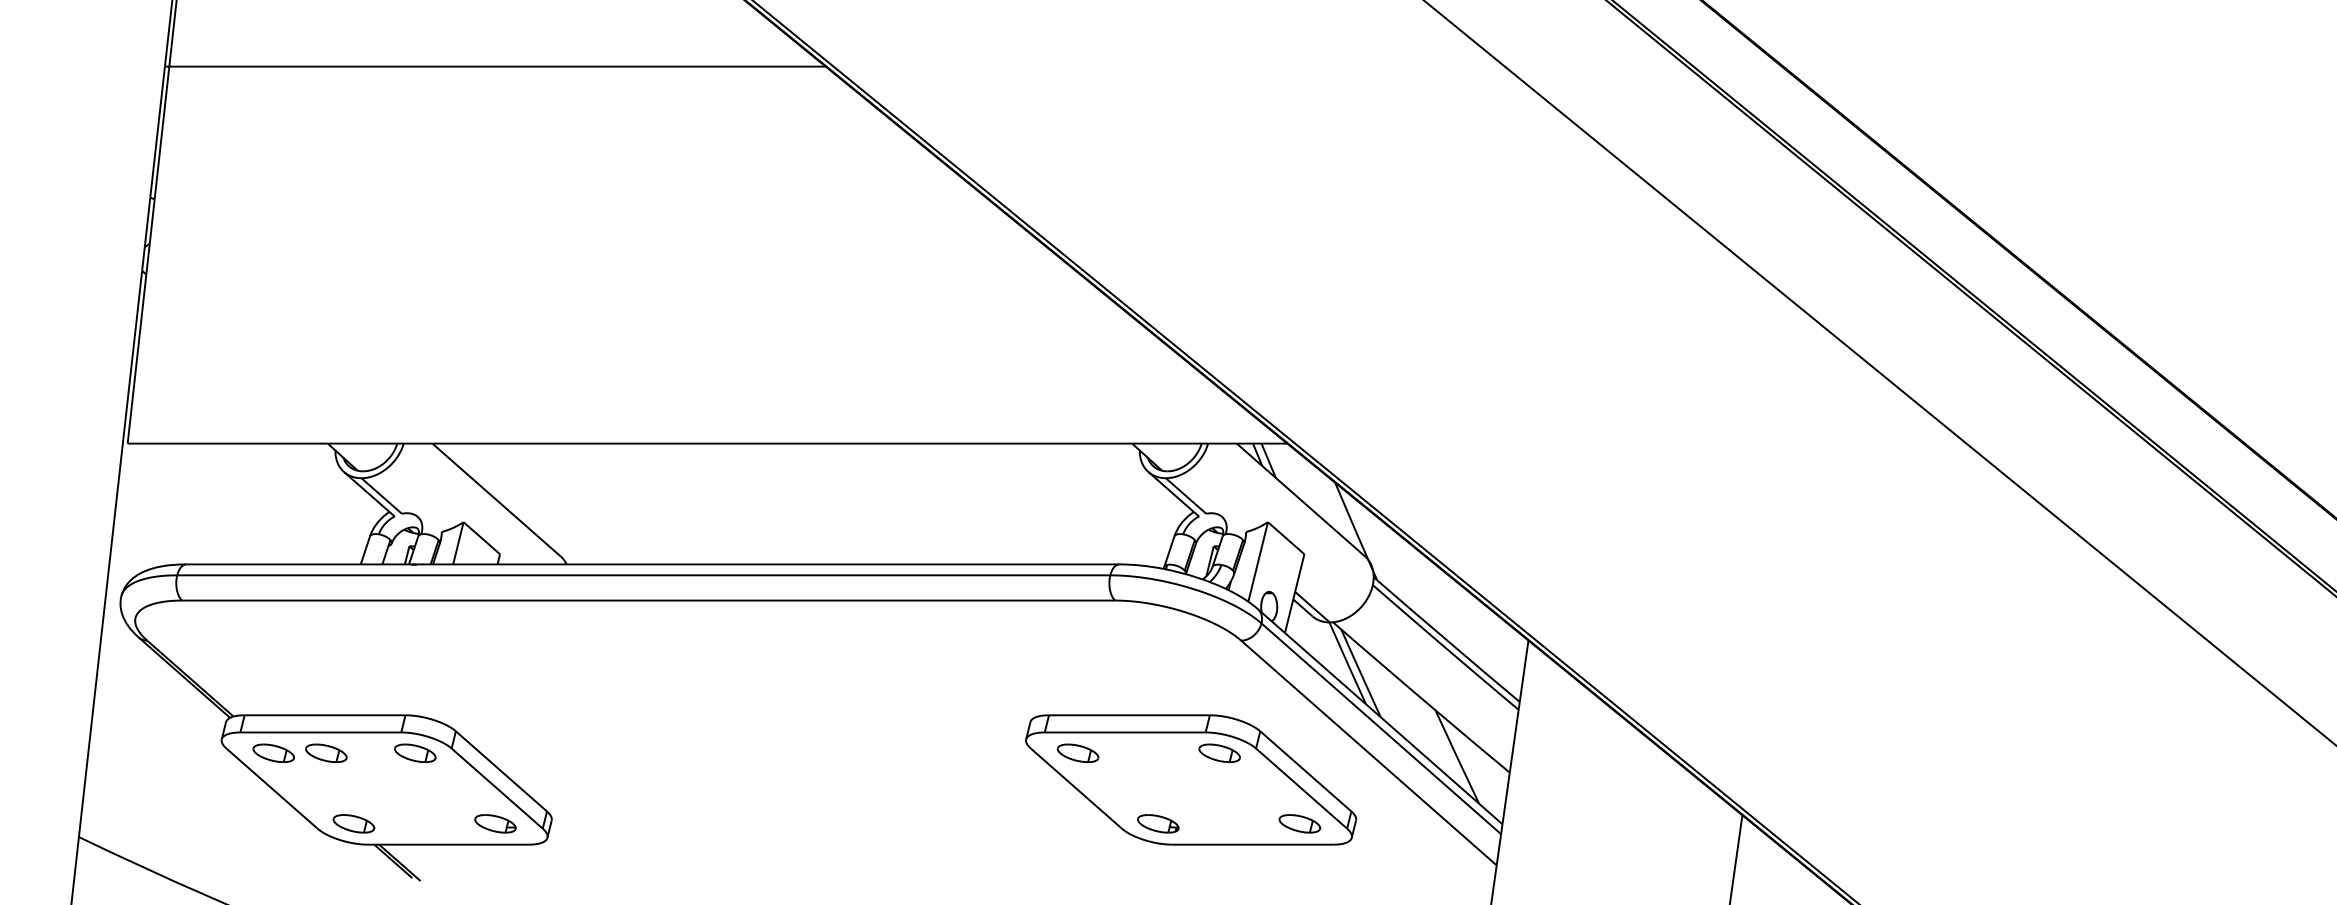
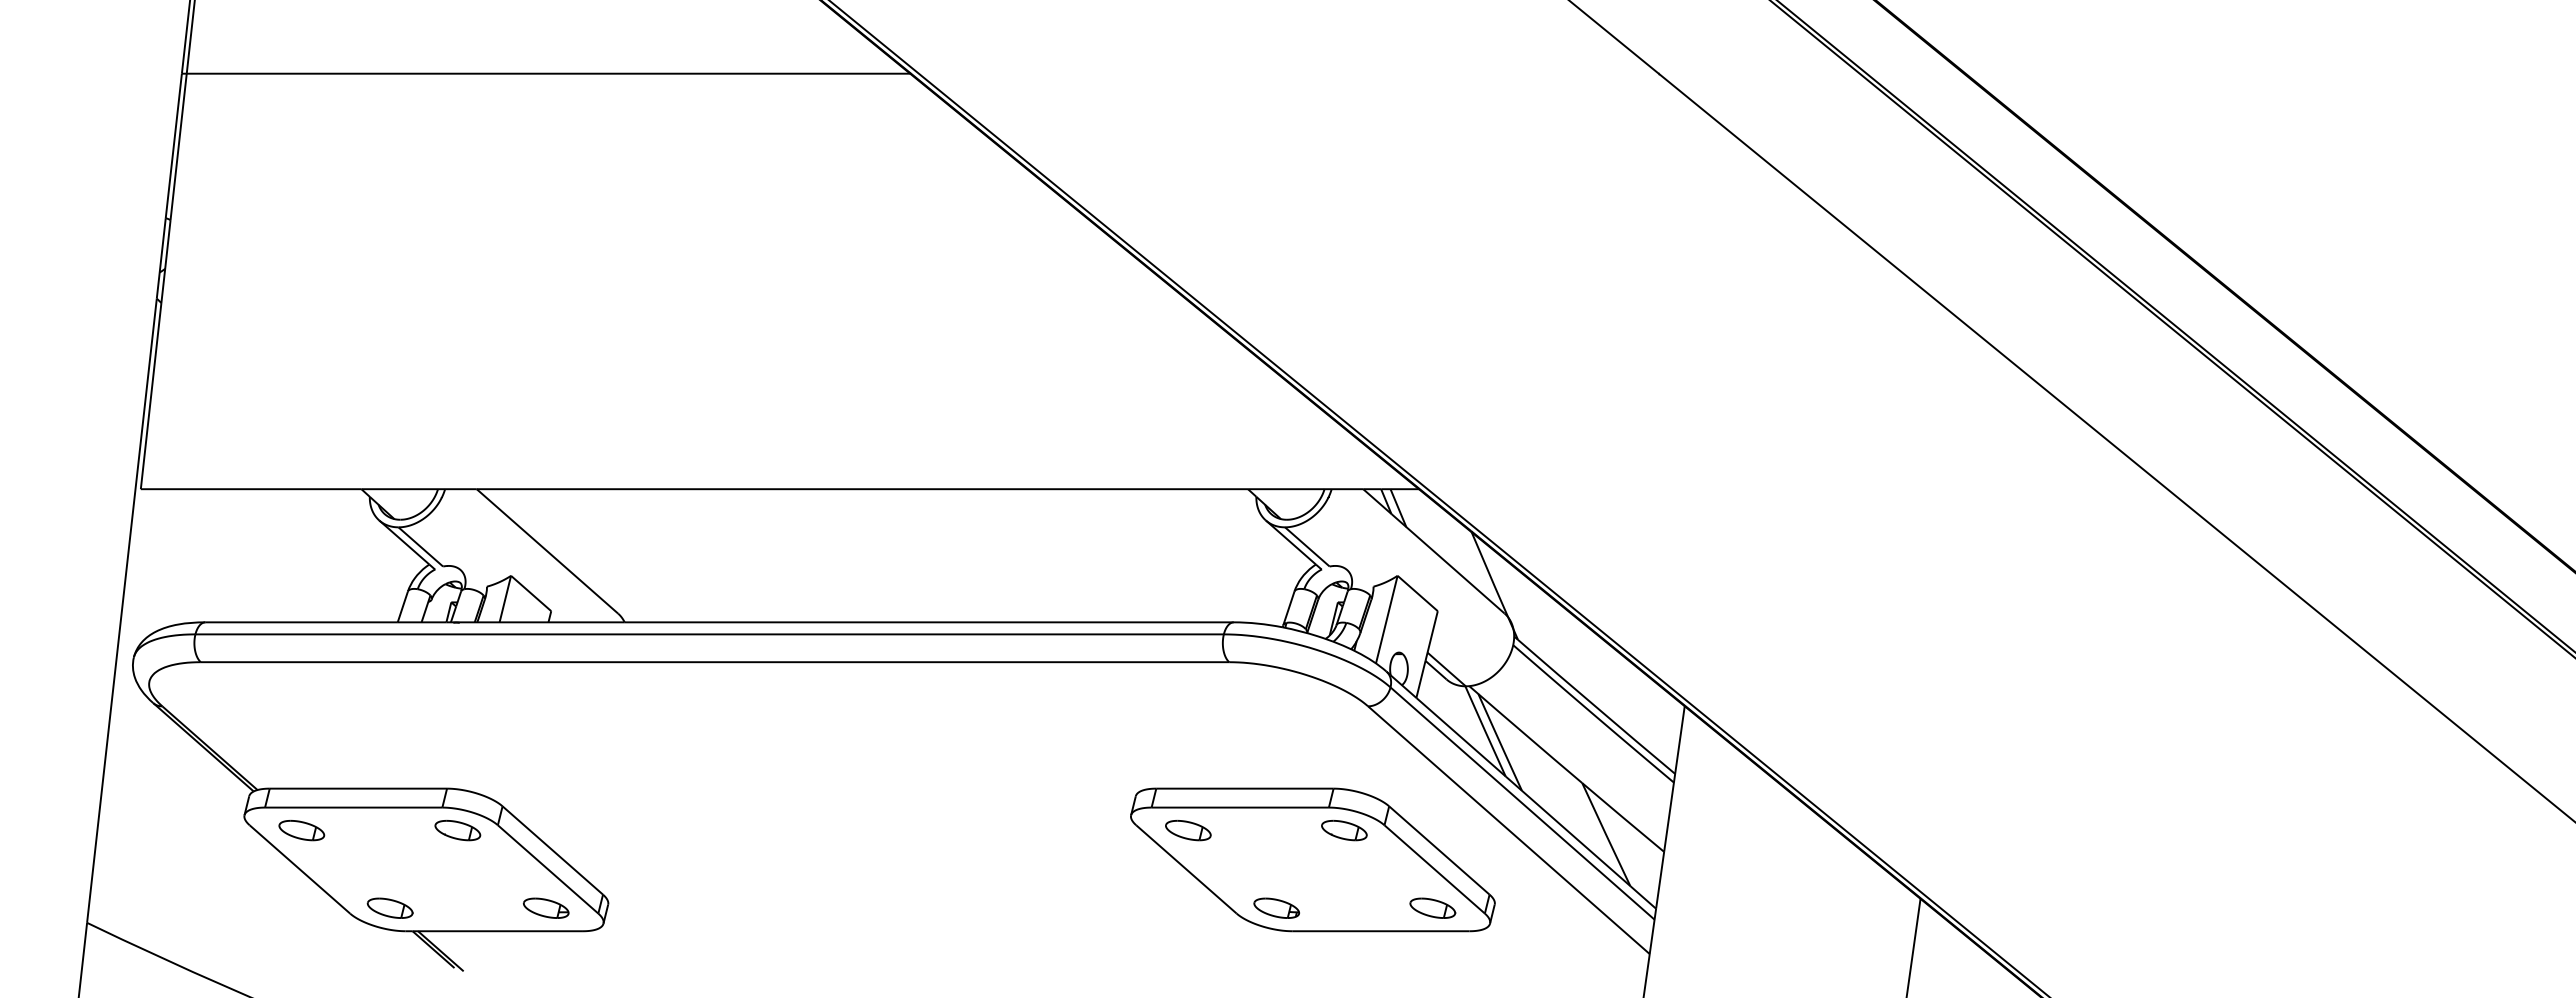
part: (326, 753) -> (359, 830), removed

